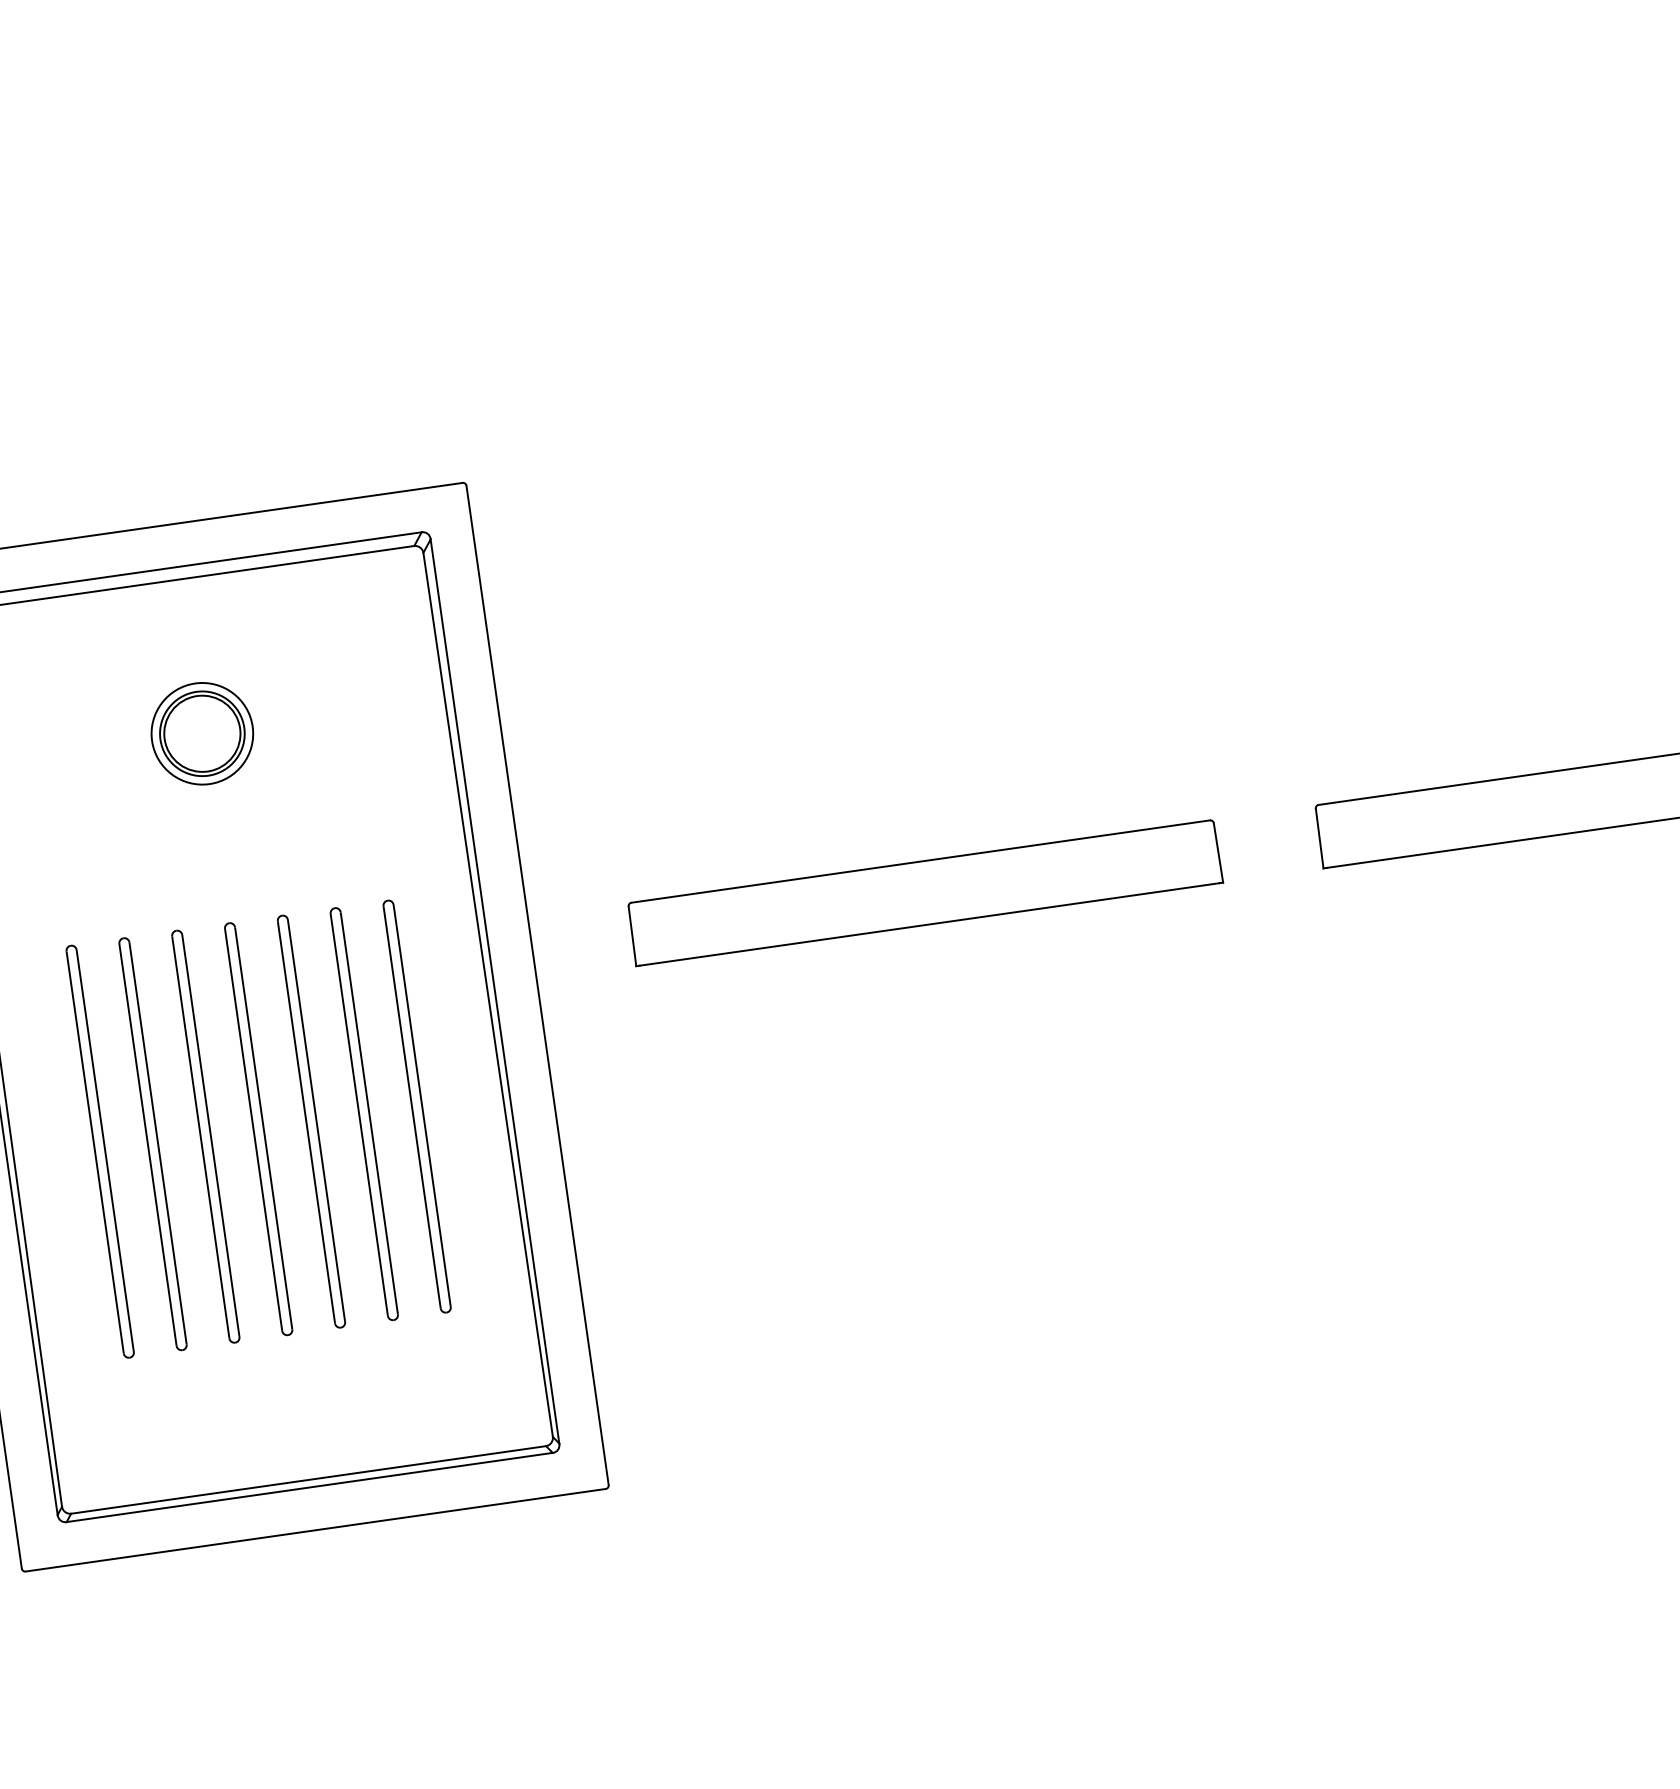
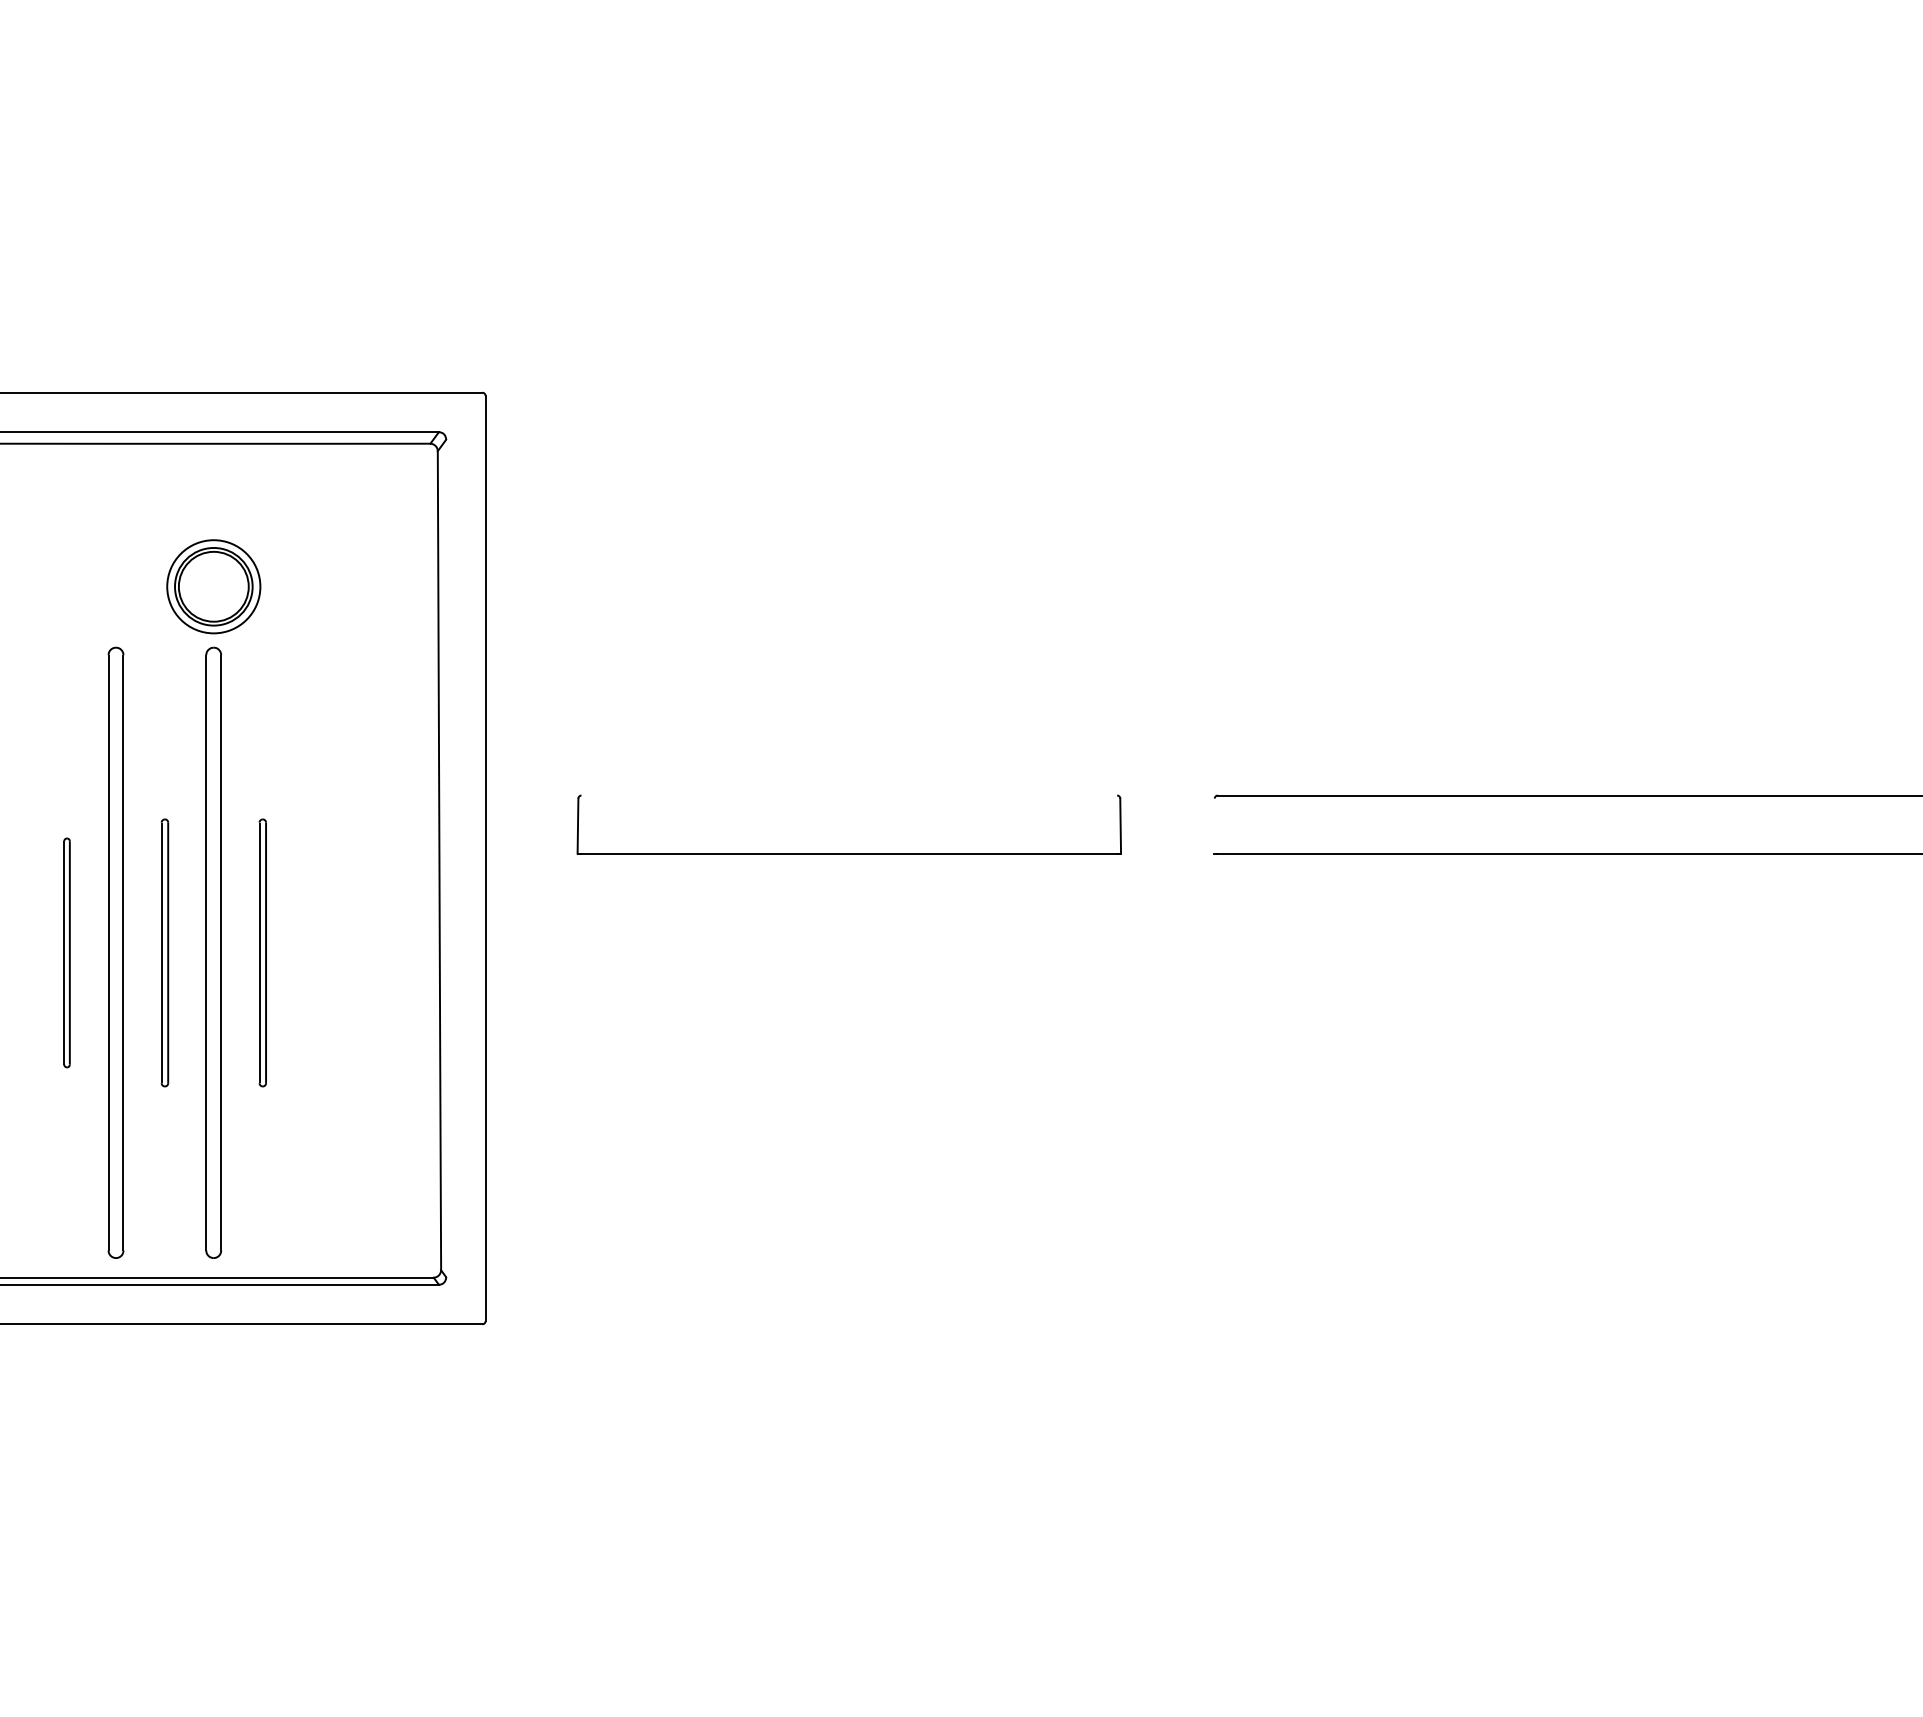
line: (1318, 837) -> (1213, 825), removed
line: (920, 861) -> (849, 795), removed
line: (495, 991) -> (446, 858), removed
part: (416, 1106) -> (360, 952), removed
part: (364, 1113) -> (311, 952), removed
part: (311, 1121) -> (262, 952), size x0.7
part: (258, 1128) -> (213, 952), size x1.6
part: (205, 1136) -> (164, 952), size x0.7
part: (152, 1143) -> (115, 952), size x1.6
part: (99, 1151) -> (66, 952), size x0.6

